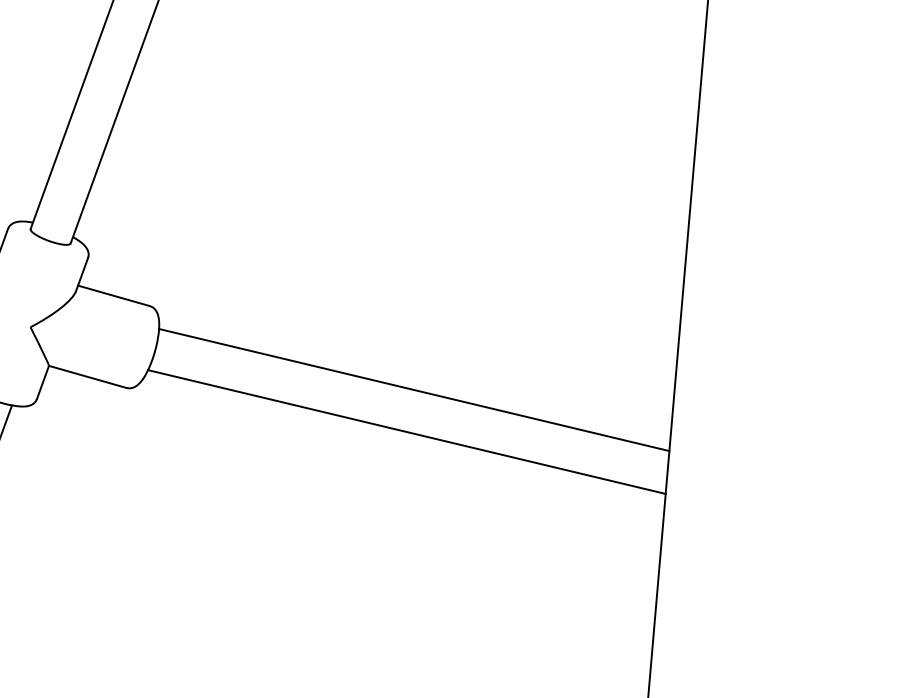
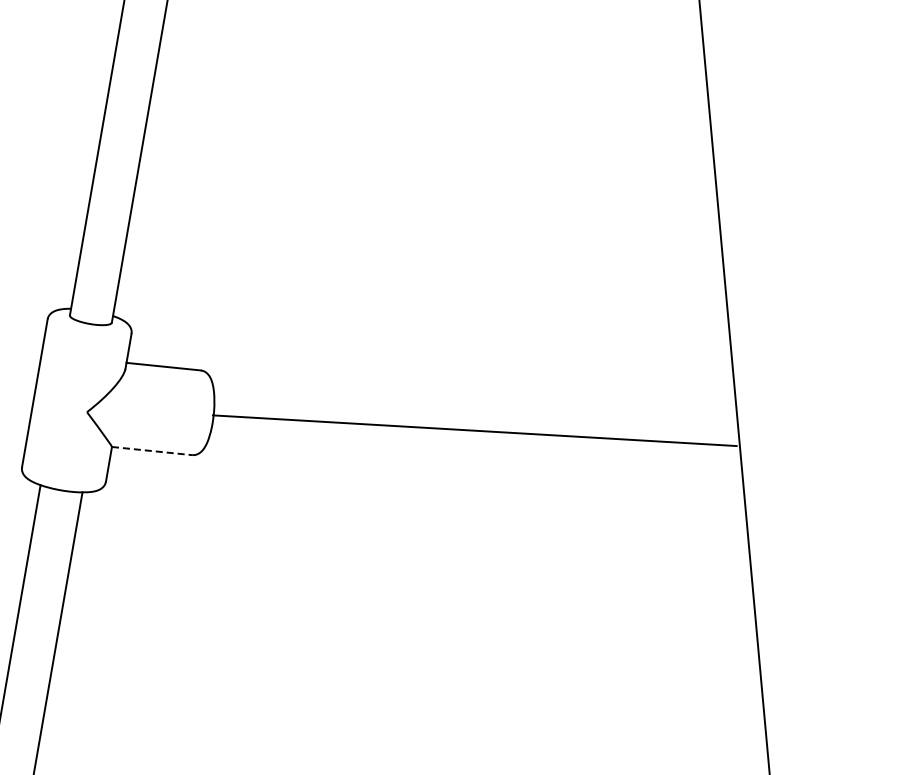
line: (88, 377) -> (152, 451), solid -> dashed
line: (413, 389) -> (474, 430), moved
line: (406, 431) -> (475, 448), removed

